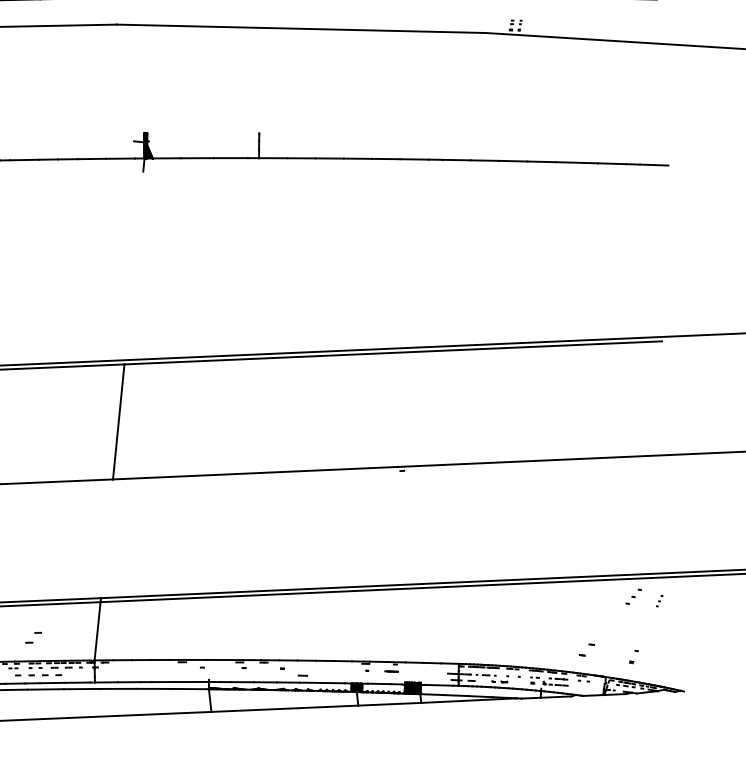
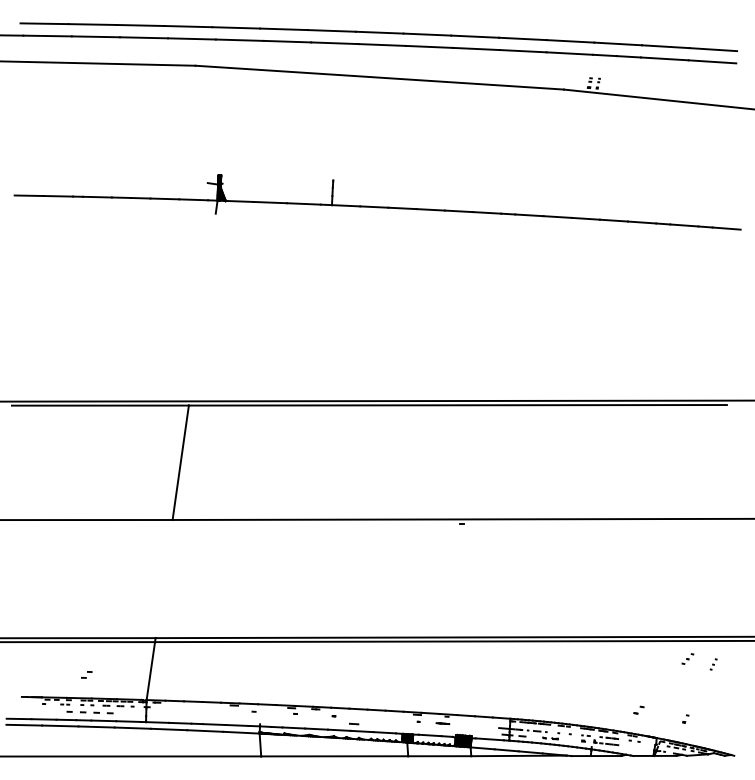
part: (633, 596) -> (687, 658), size x0.71
part: (33, 637) -> (86, 674), size x0.62
part: (586, 649) -> (638, 709), size x0.62
part: (633, 656) -> (685, 718), size x0.62

